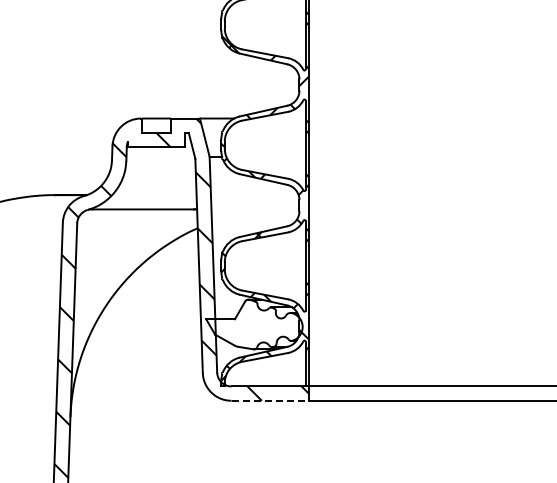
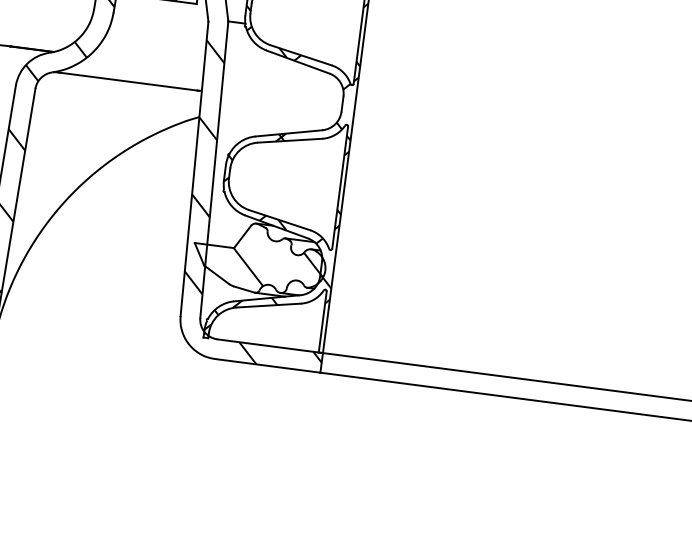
hatch: (267, 330) -> (276, 269), added
line: (270, 400) -> (268, 365), dashed -> solid

